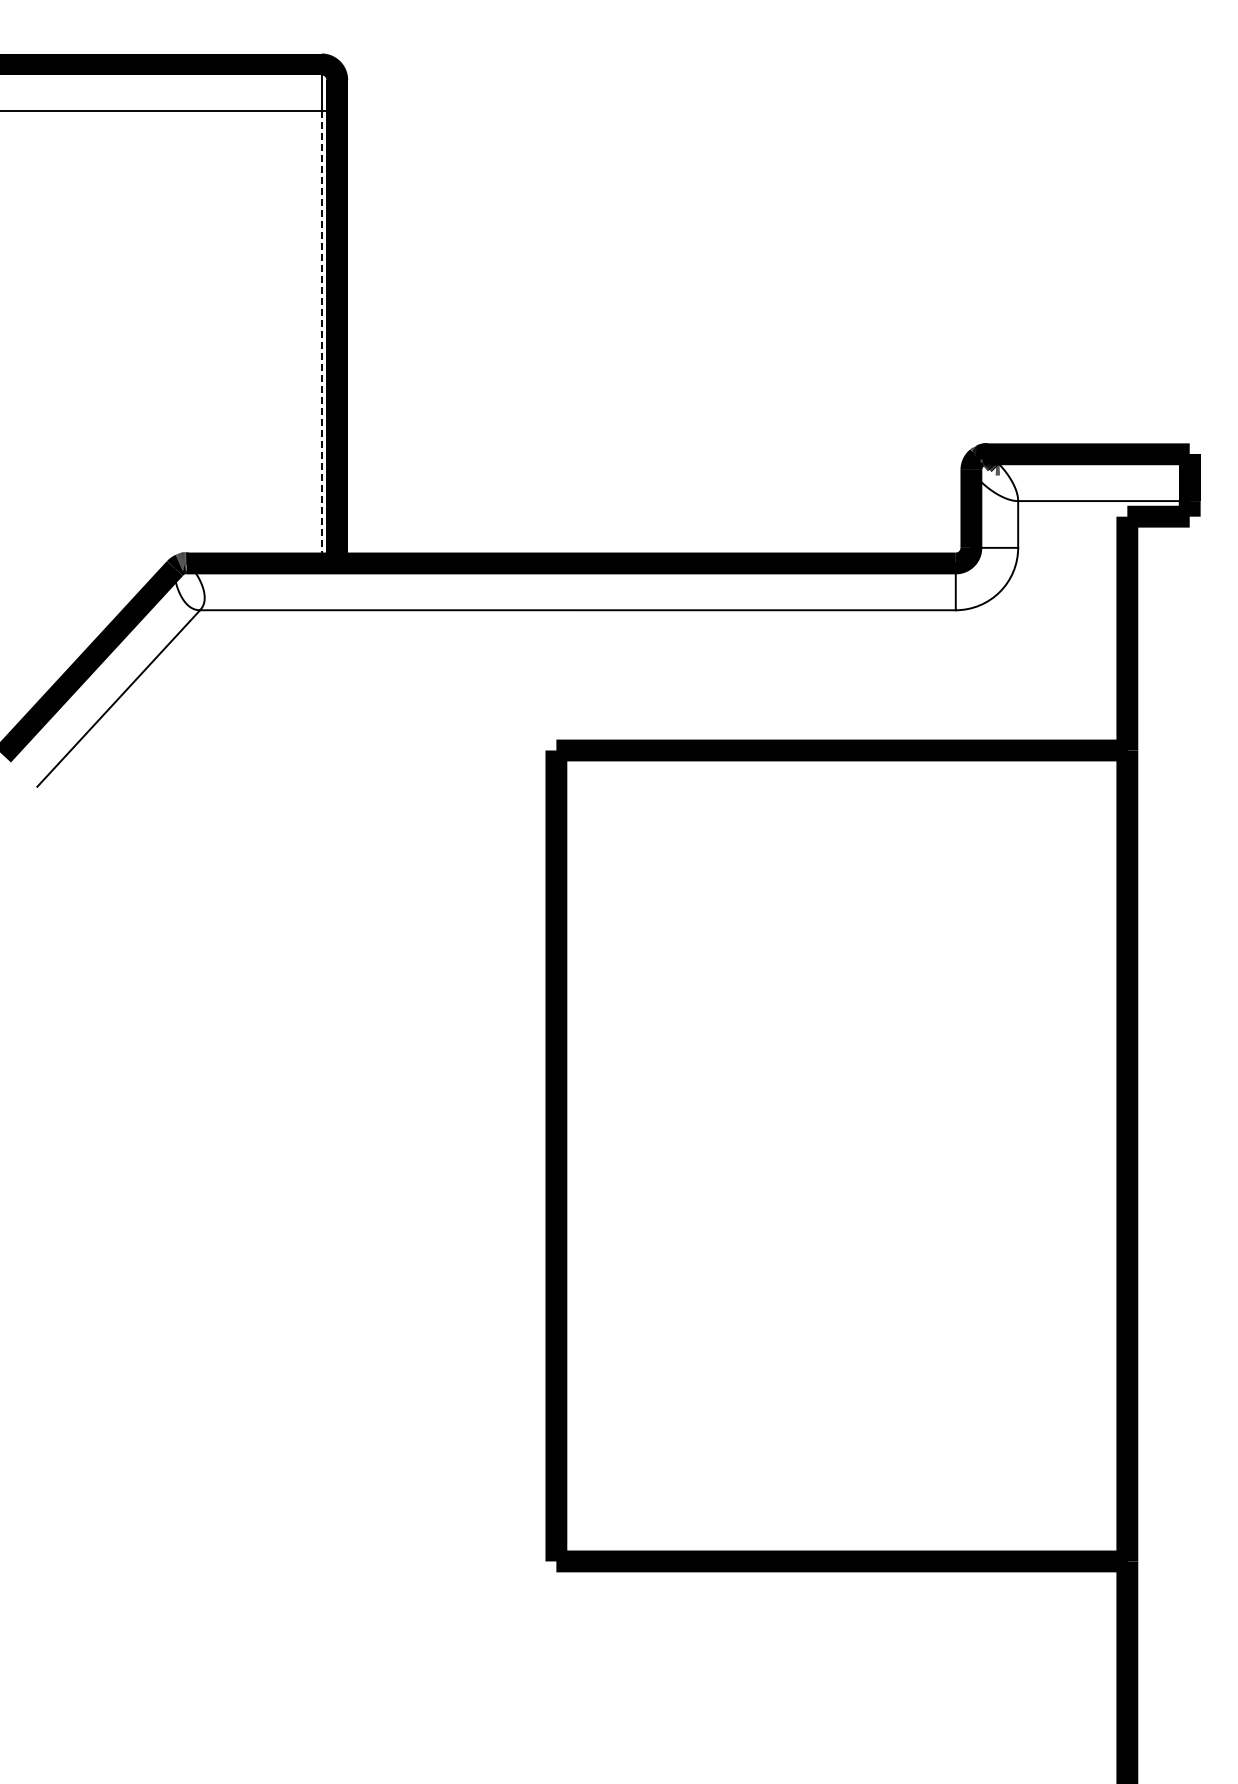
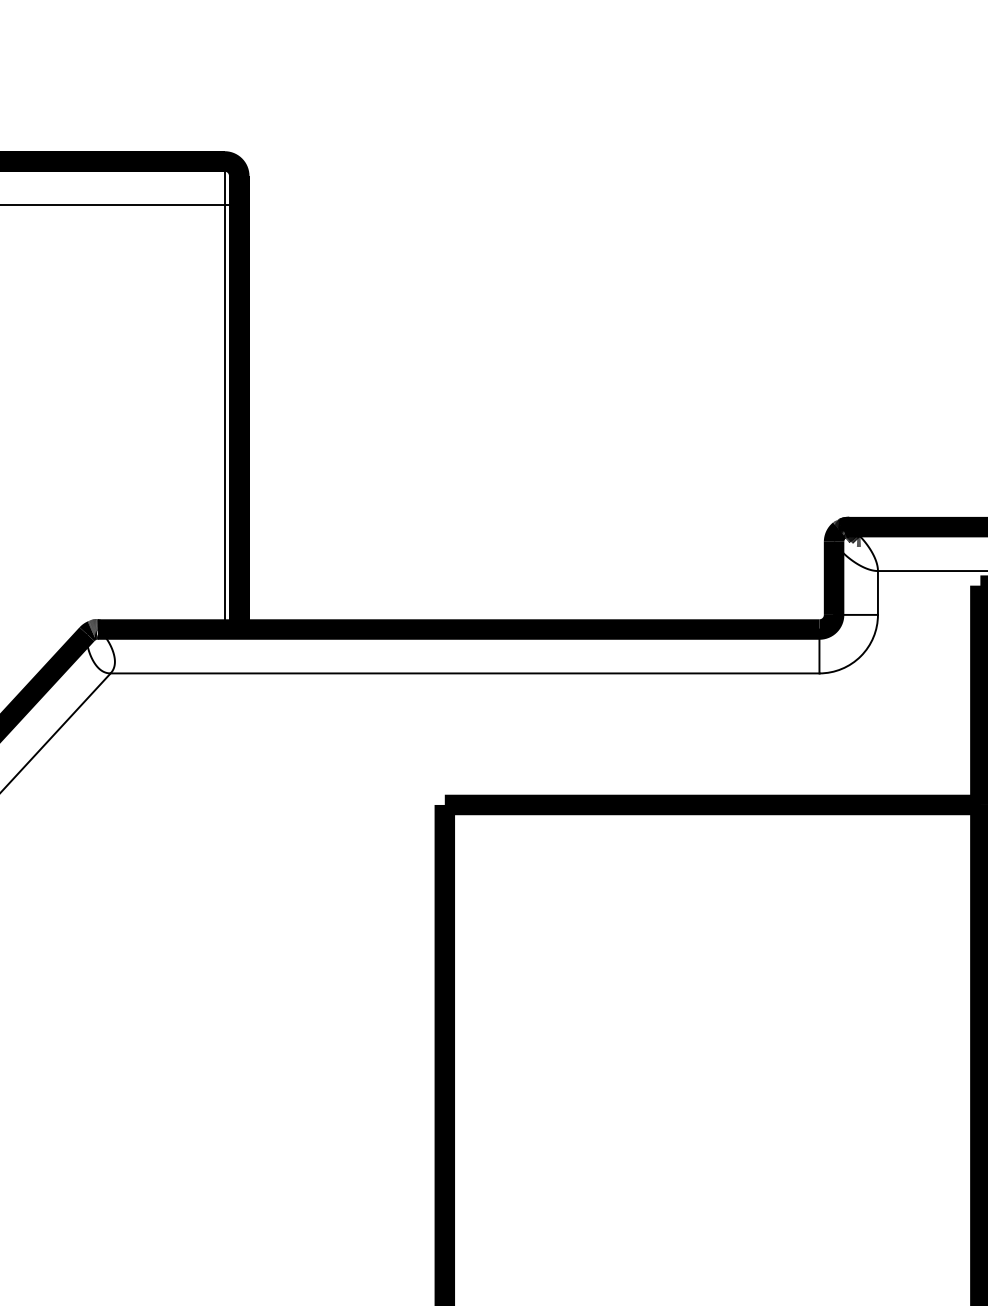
line: (321, 337) -> (224, 417), dashed -> solid

